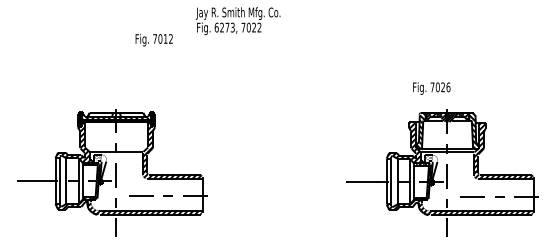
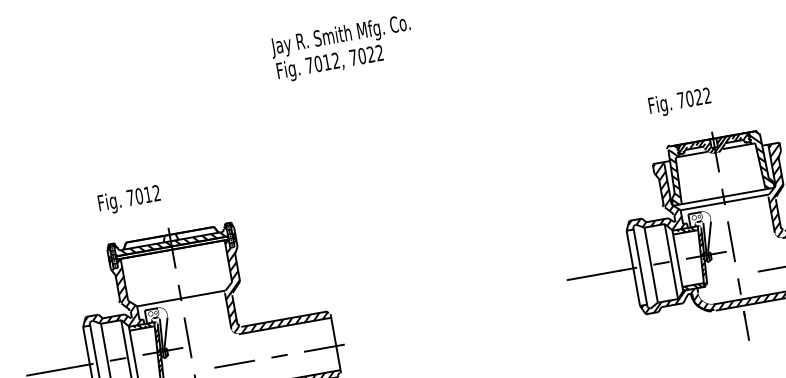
text: (224, 27) -> (322, 62), 6273, -> 7012,
text: (153, 39) -> (128, 199), moved
text: (448, 87) -> (707, 95), 7026 -> 7022

